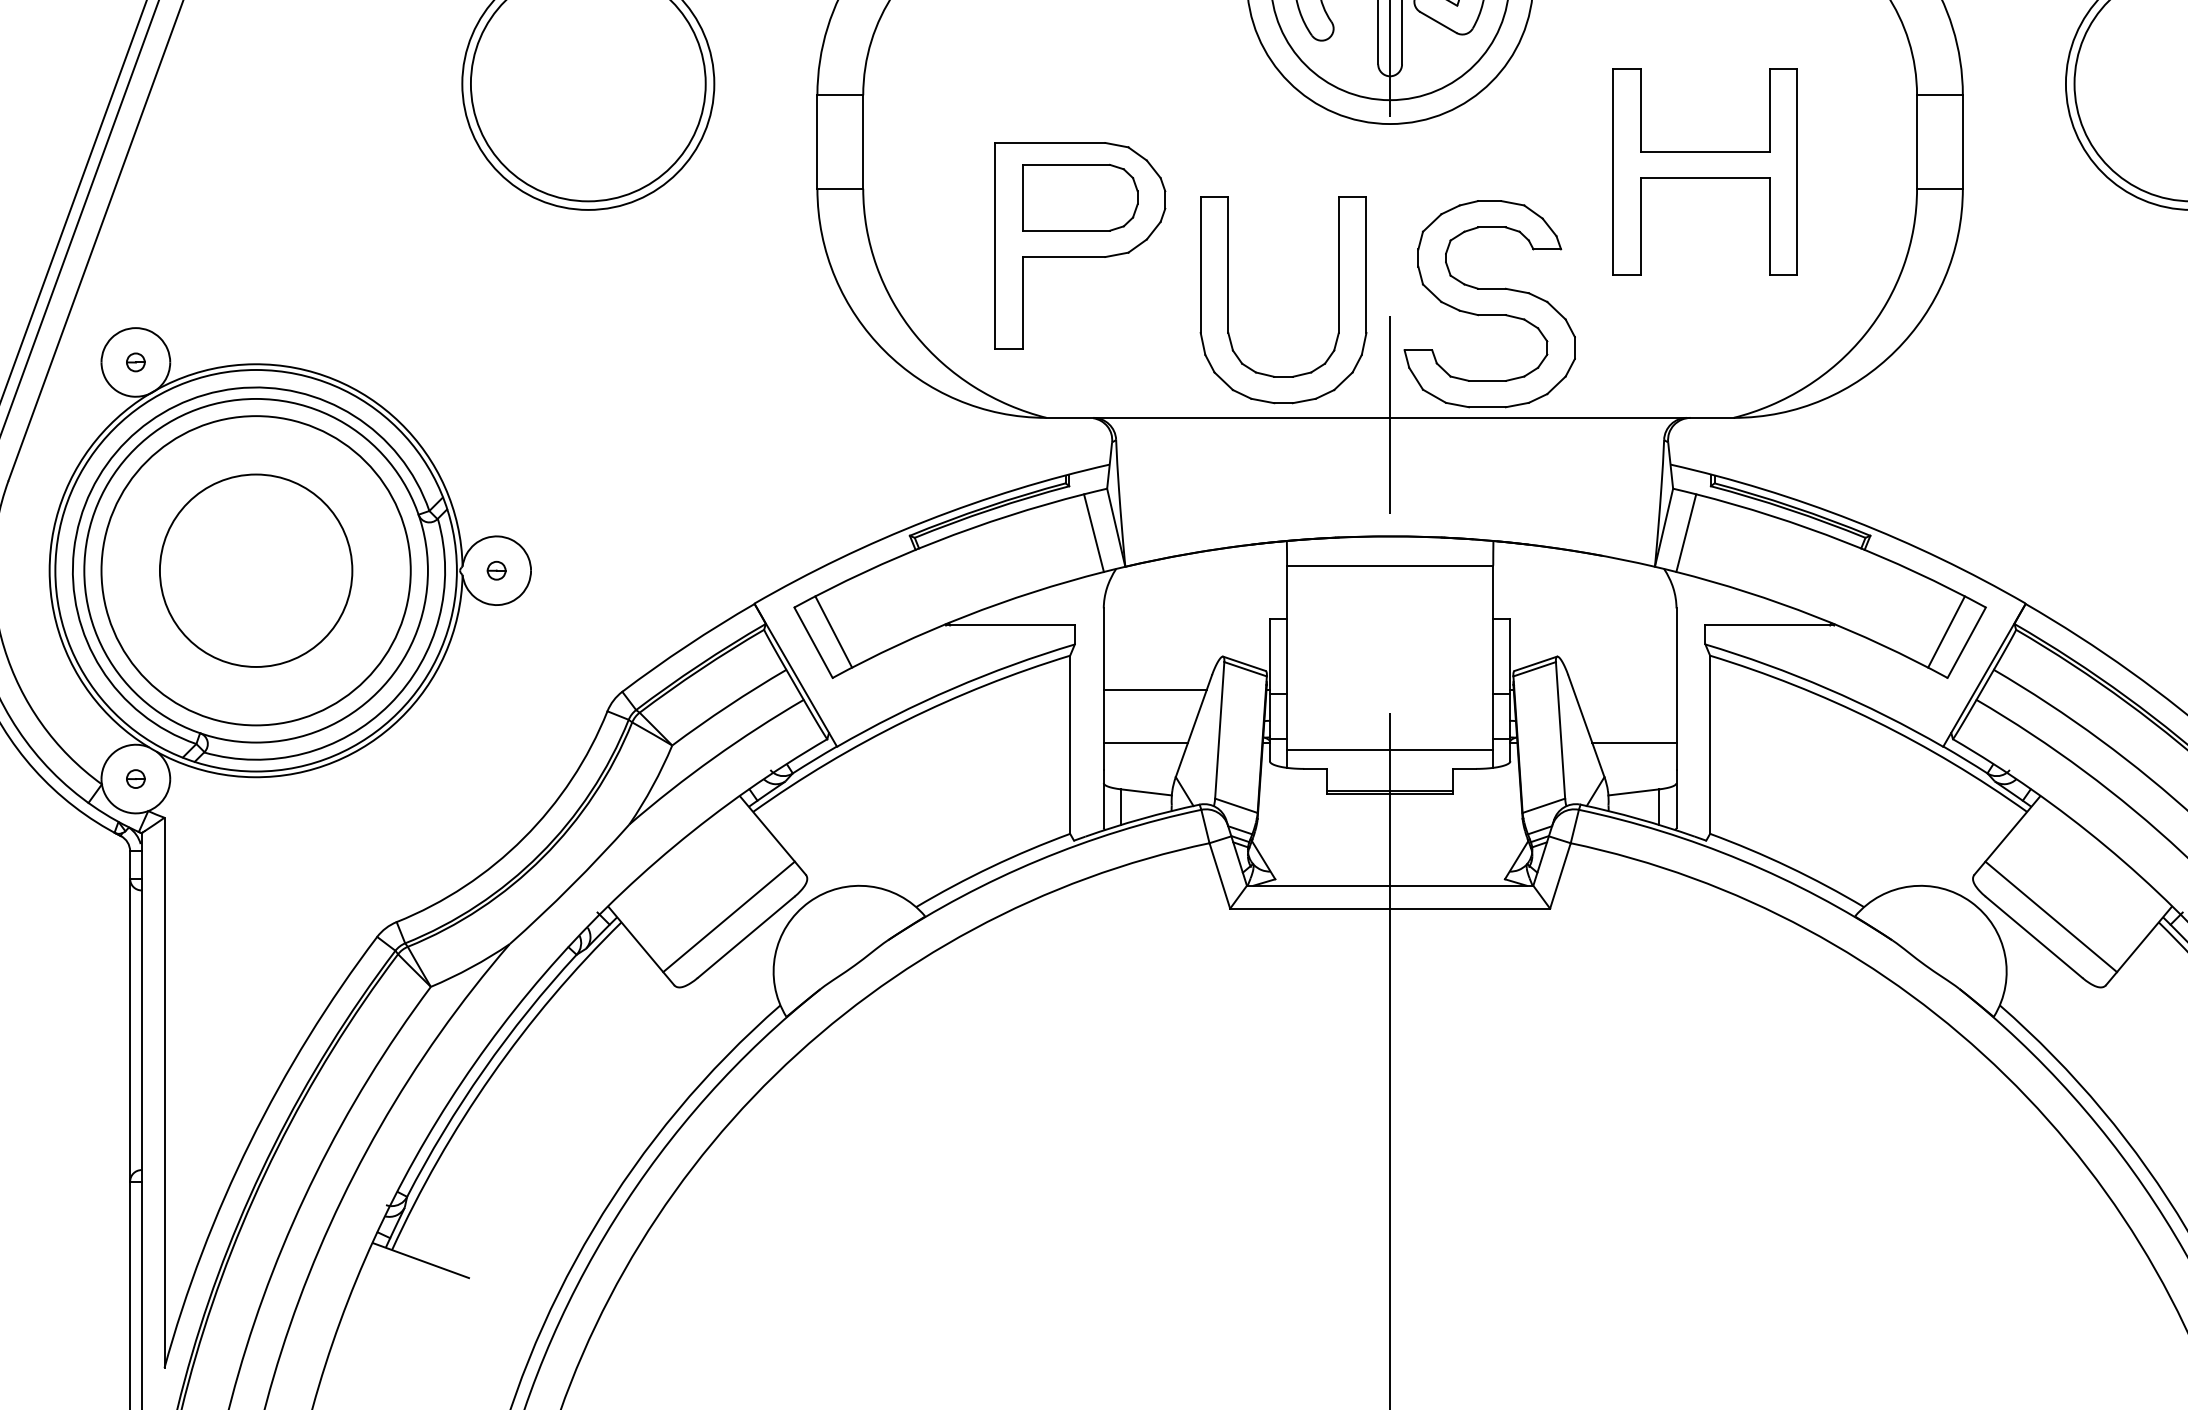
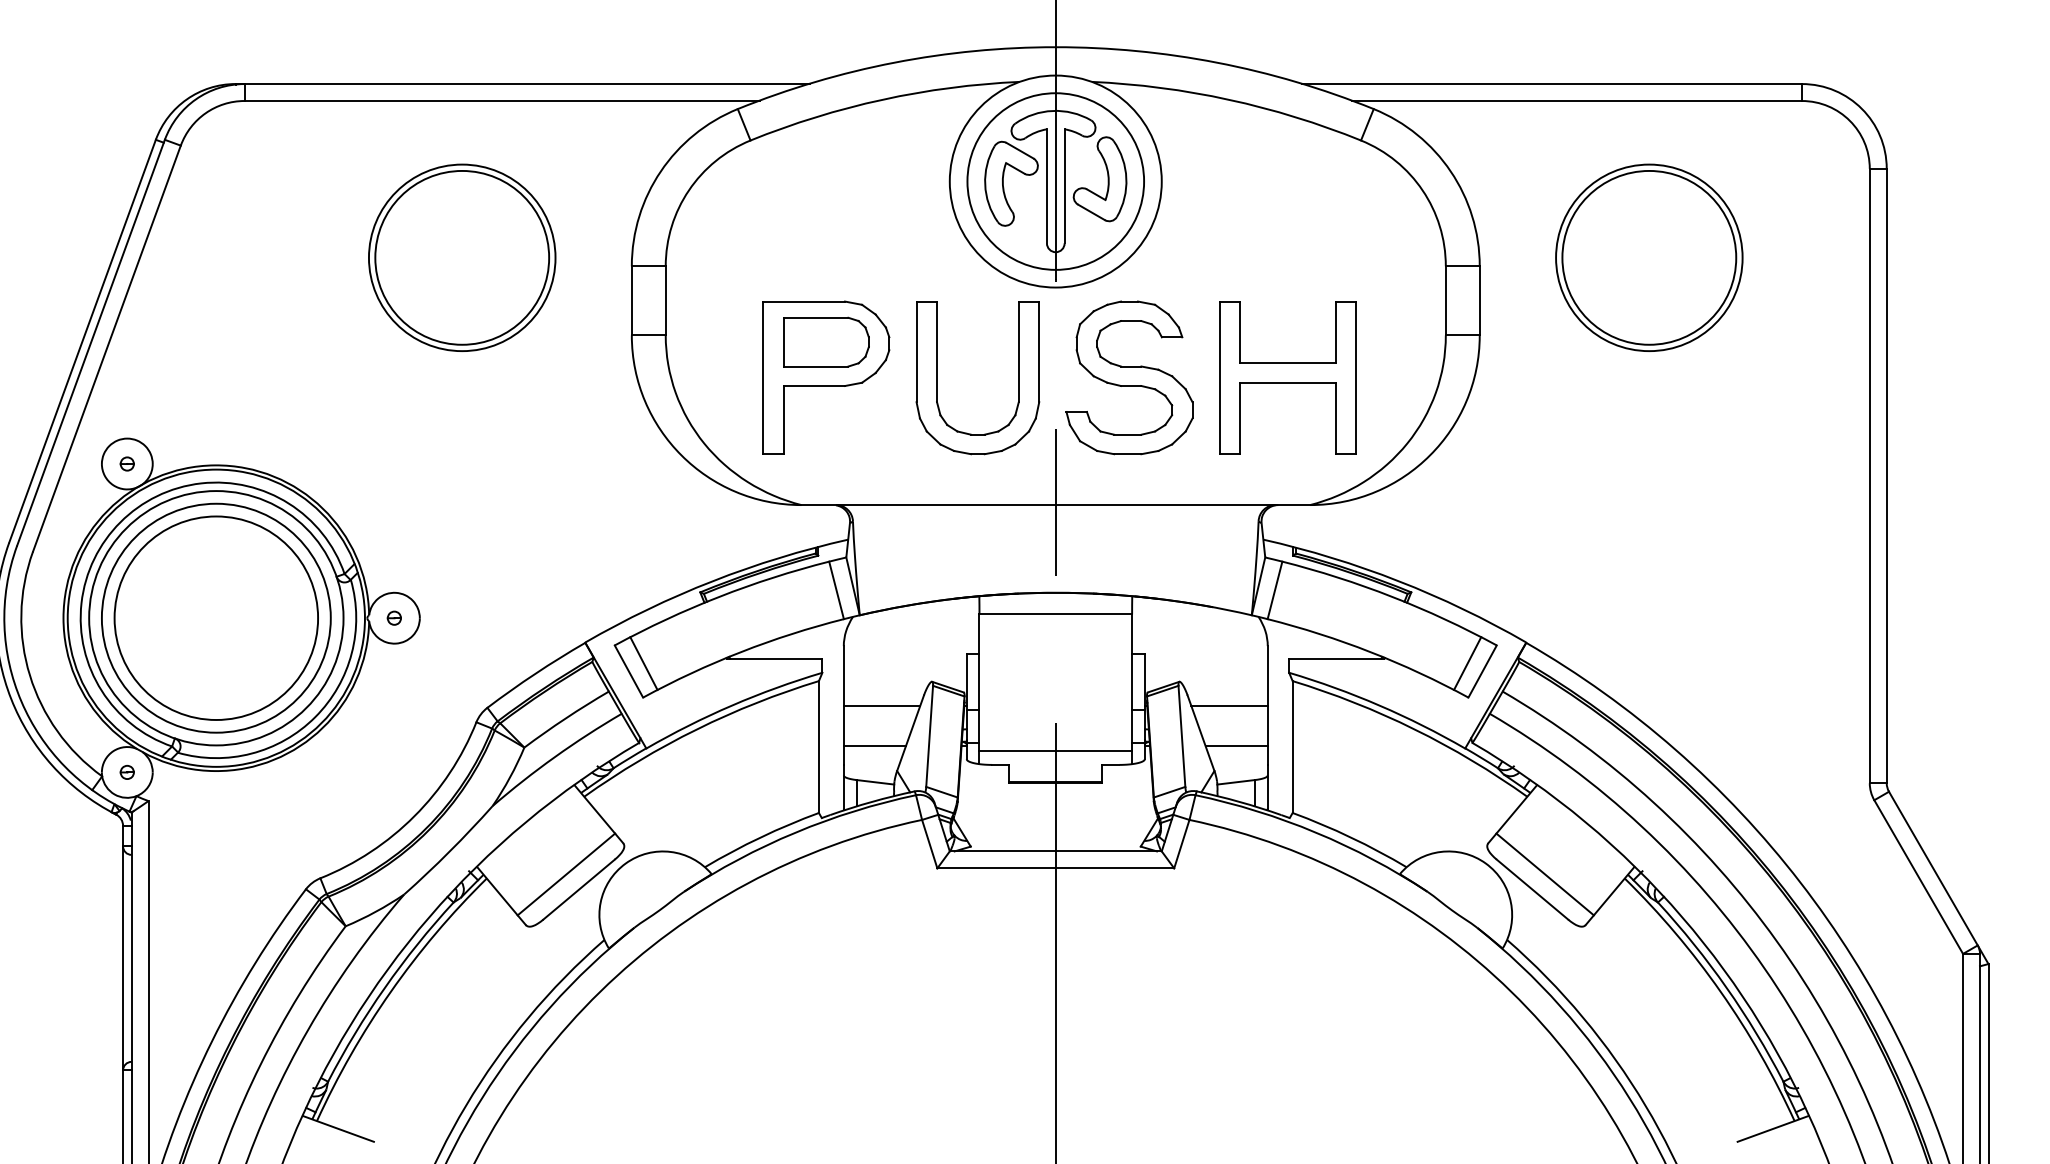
part: (1704, 171) -> (1287, 377), moved
part: (1228, 300) -> (937, 378), moved
part: (1489, 303) -> (1129, 377), moved
circle: (256, 569) -> (216, 617), size x1.43
line: (1624, 689) -> (1229, 706), added

